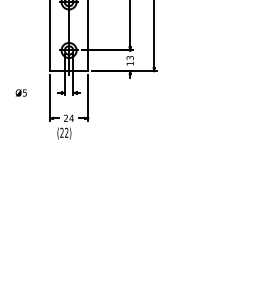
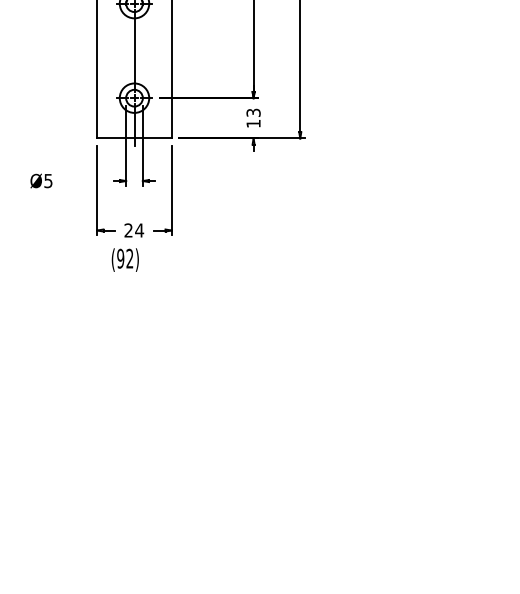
text: (61, 132) -> (119, 258), (22) -> (92)

